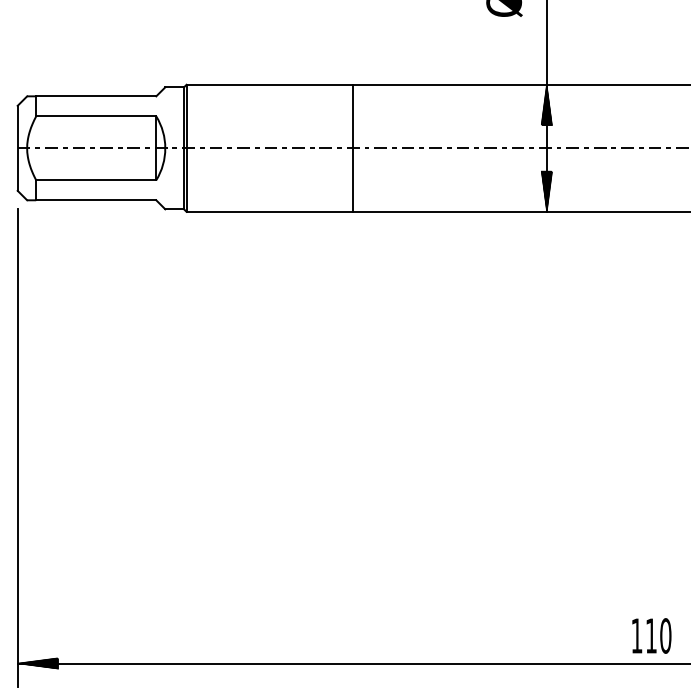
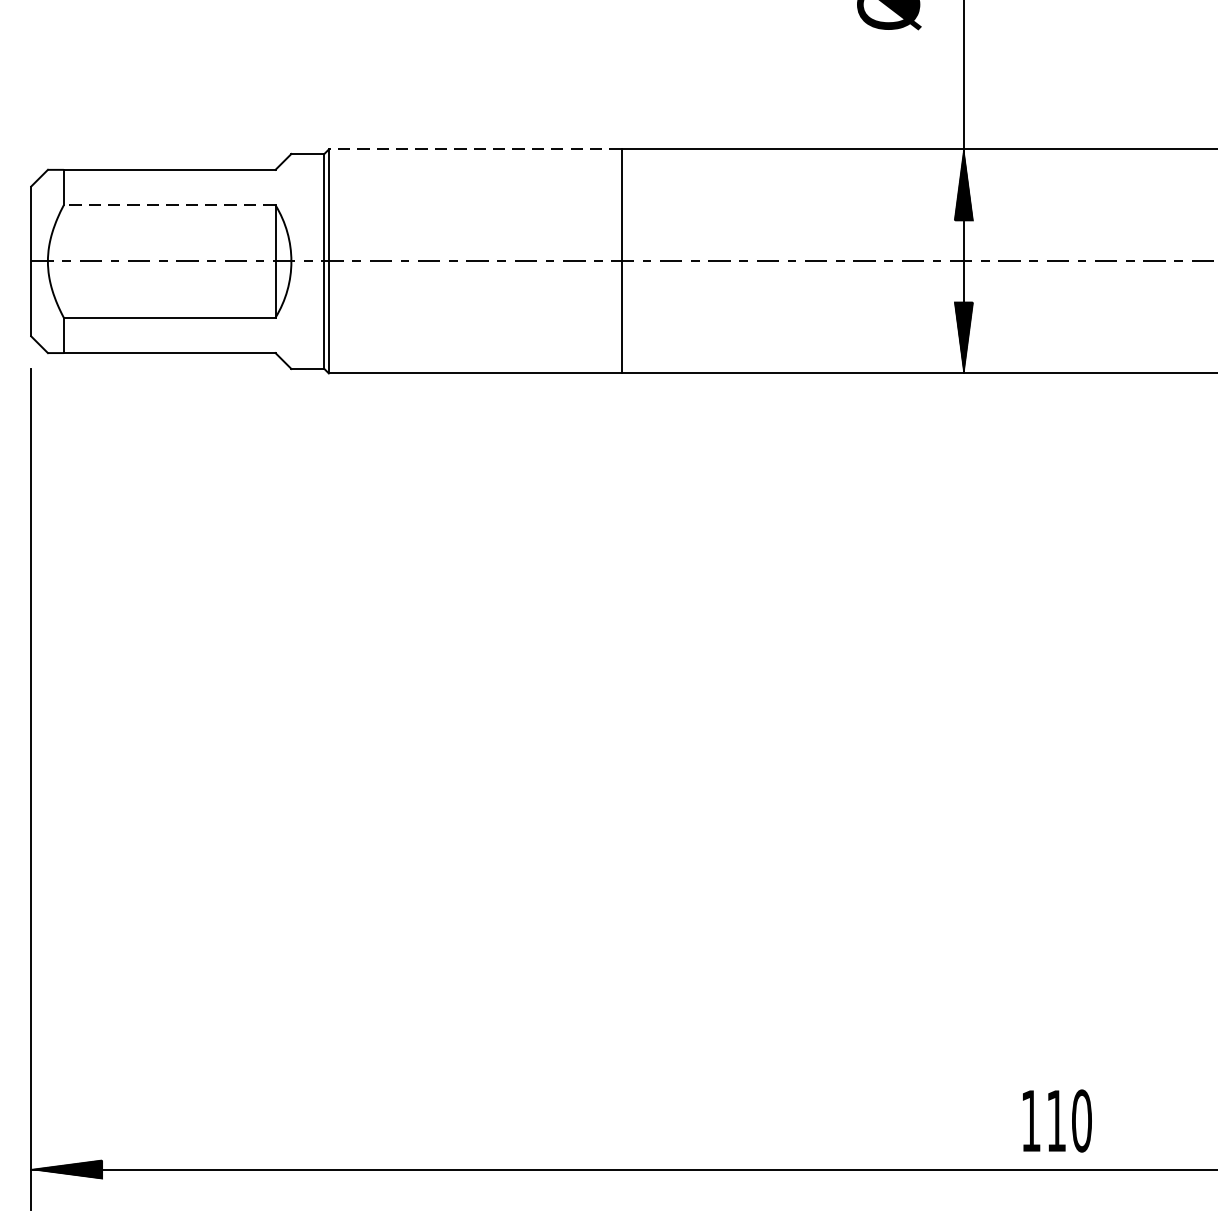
line: (269, 84) -> (475, 148), solid -> dashed
line: (95, 116) -> (168, 205), solid -> dashed
text: (651, 635) -> (1056, 1120), moved

